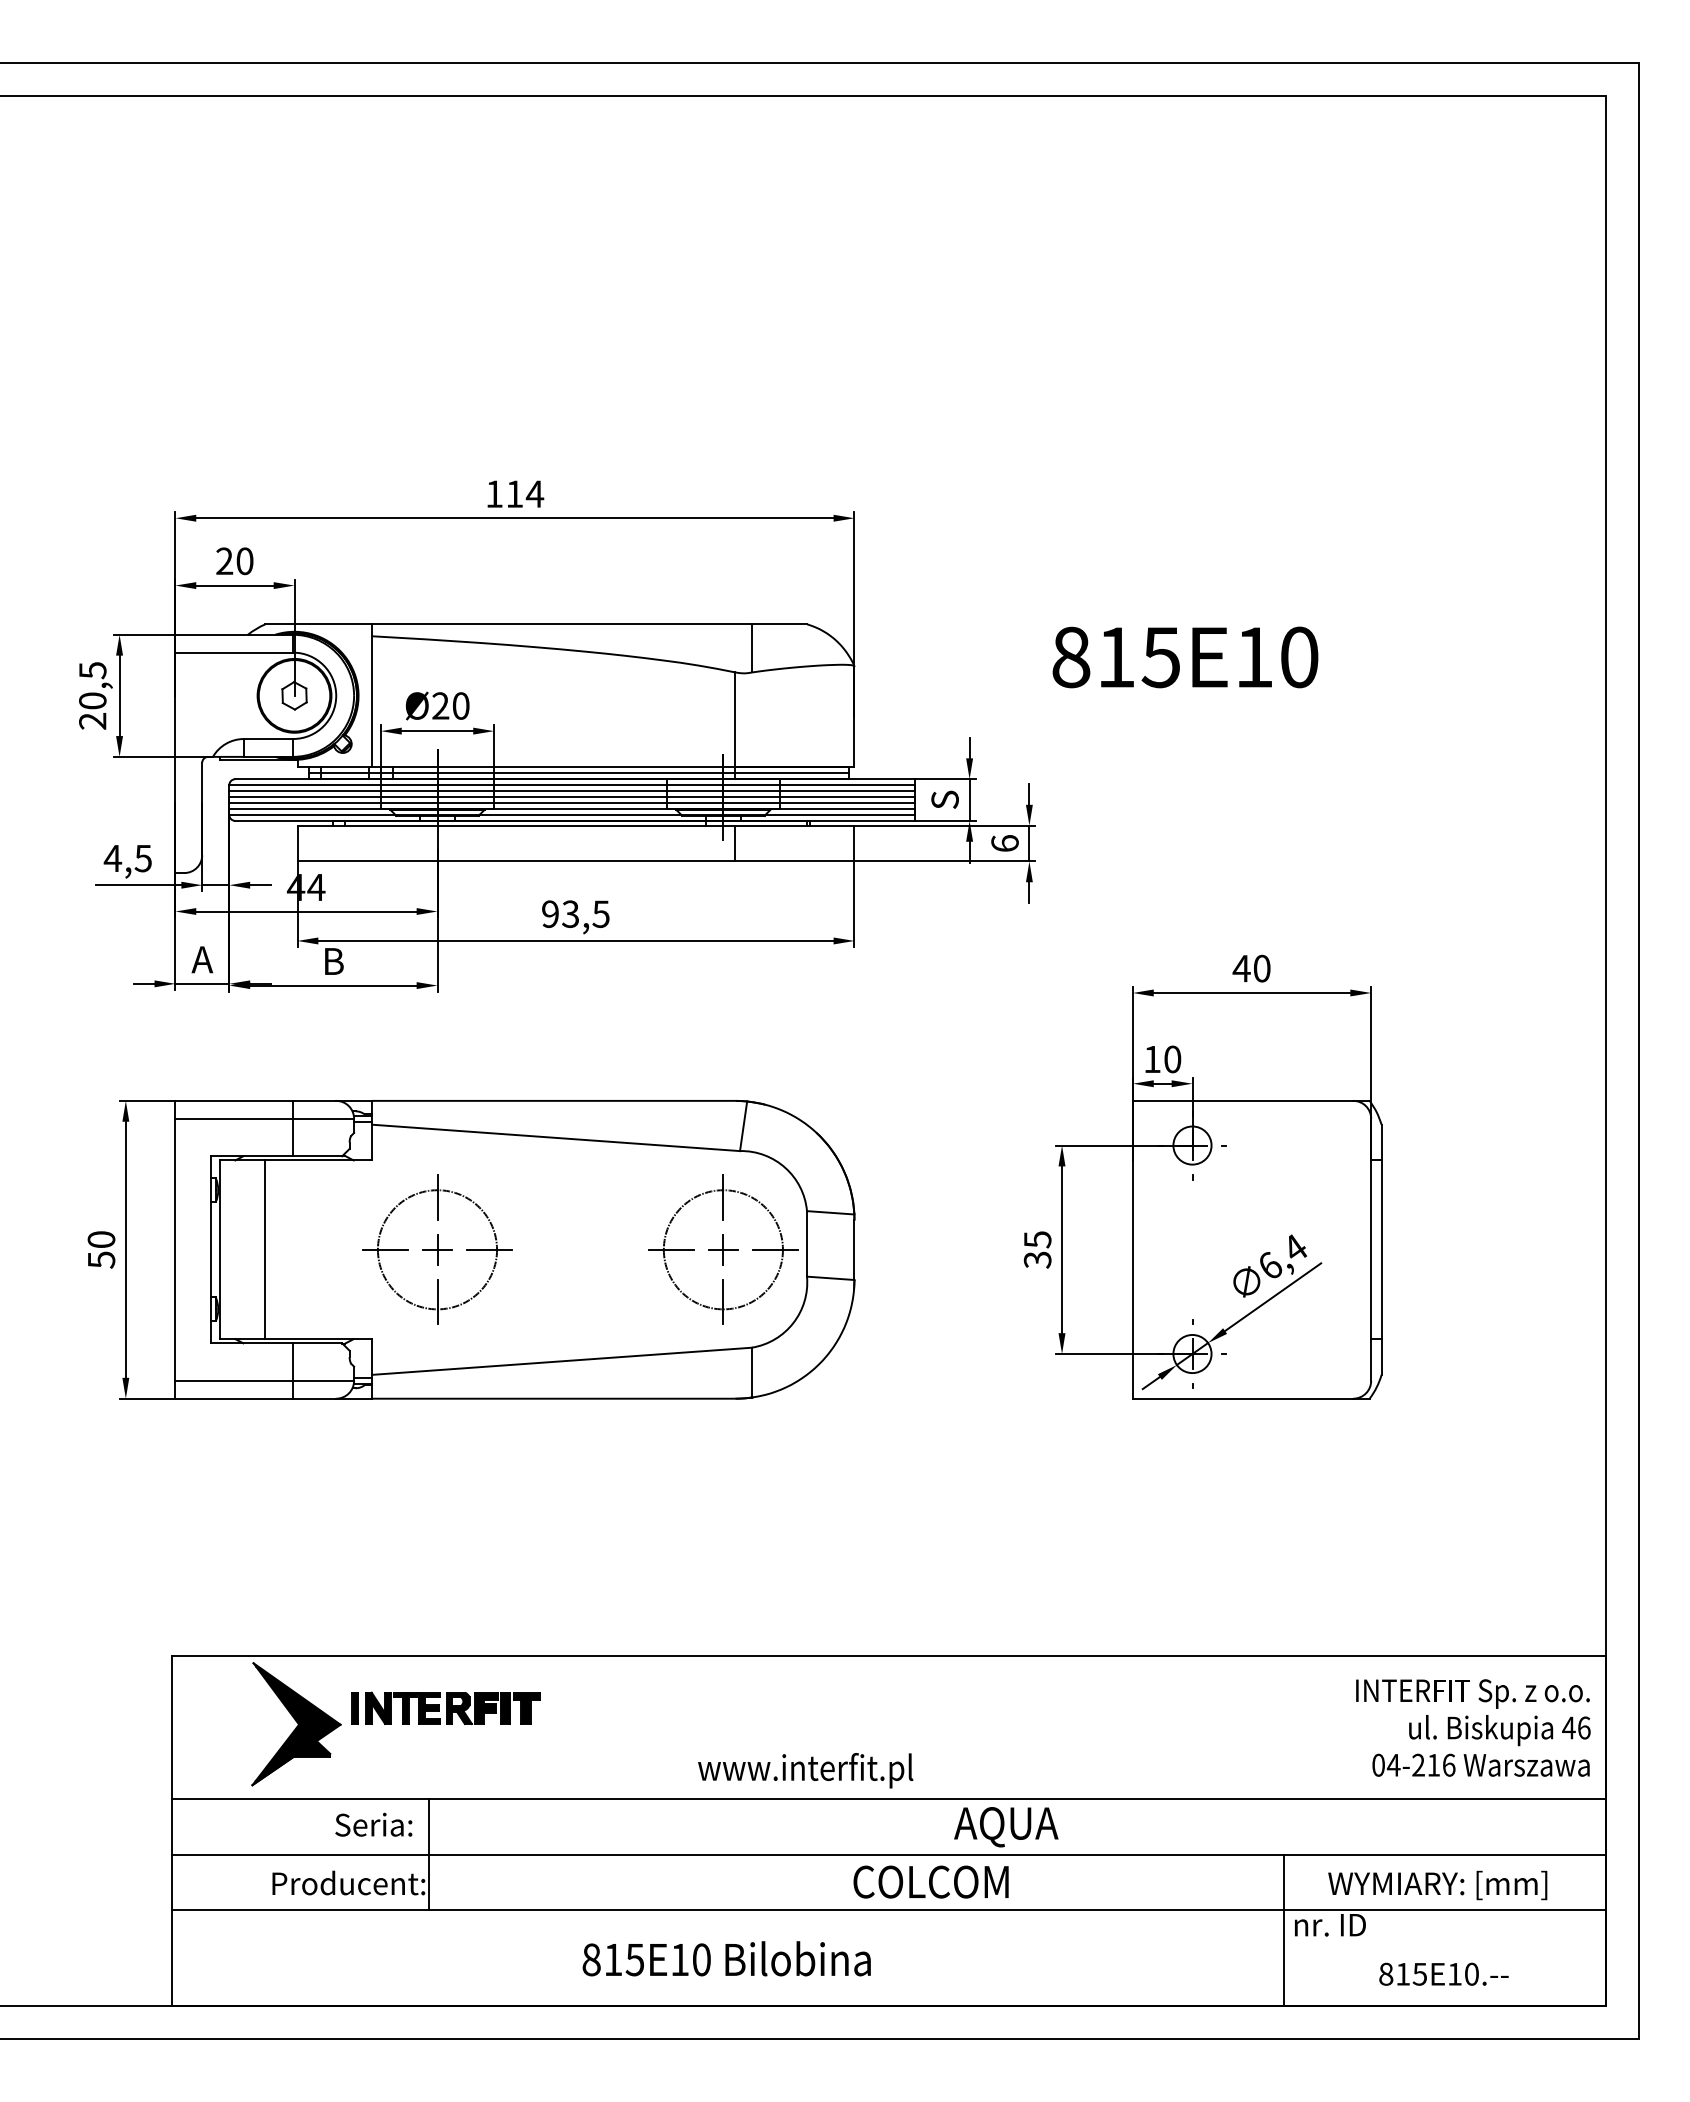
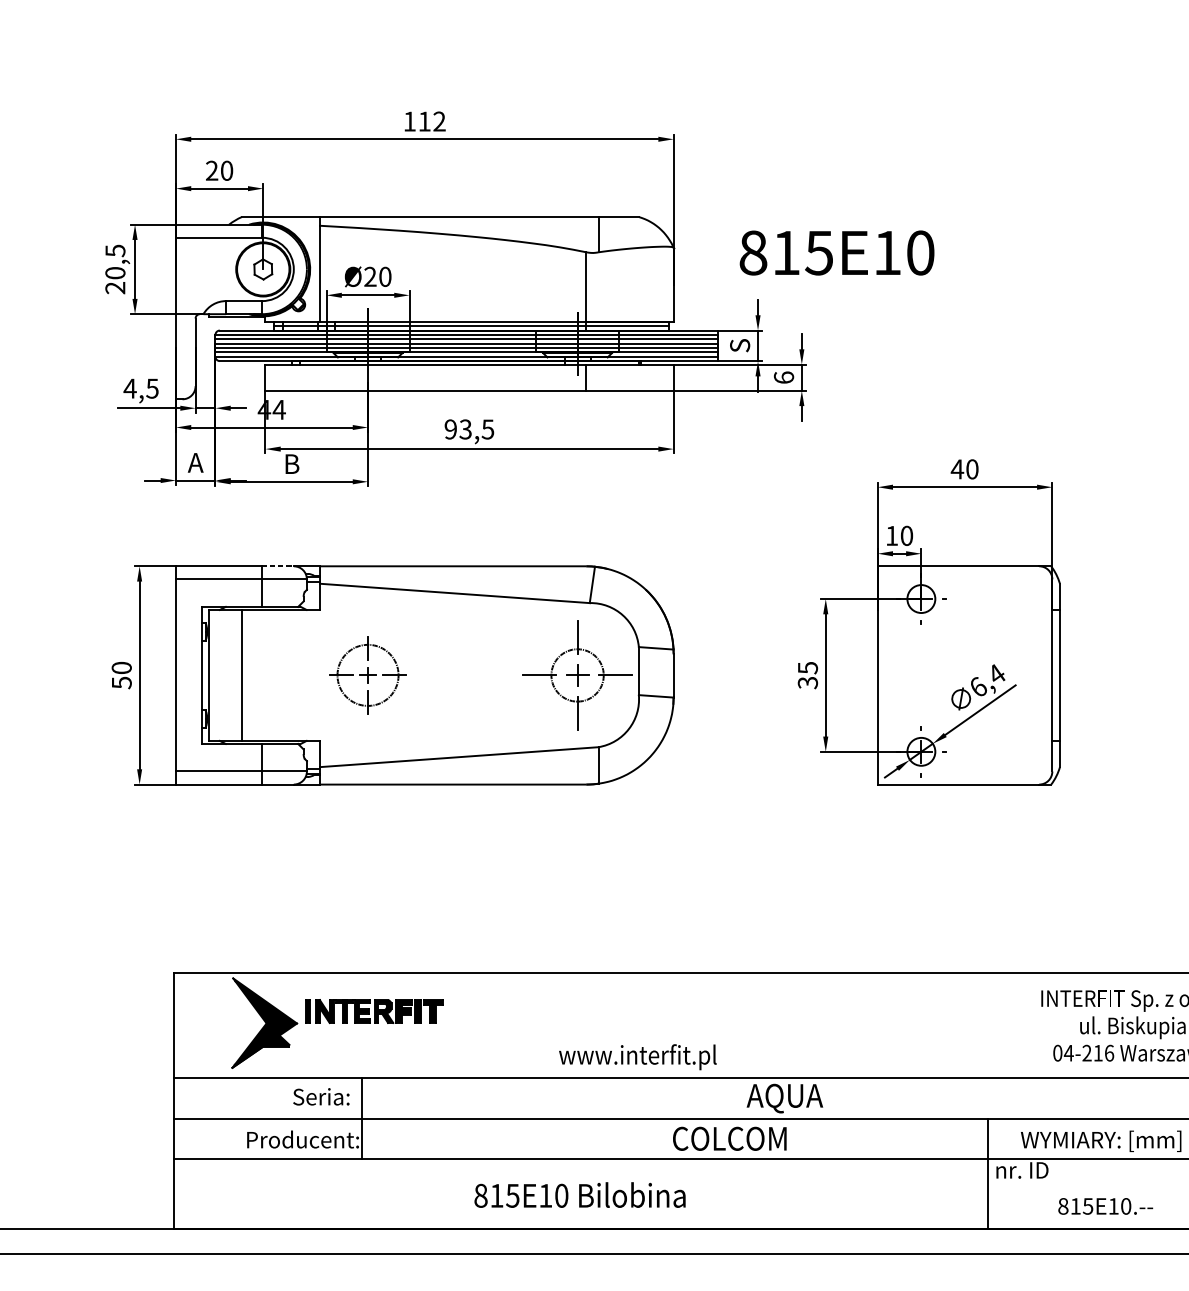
text: (534, 493) -> (439, 121), 114 -> 112
text: (1185, 657) -> (837, 253), moved
line: (314, 1100) -> (277, 566), solid -> dashed
part: (437, 1249) -> (368, 675), size x0.7
circle: (722, 1249) -> (576, 675), size x0.6

